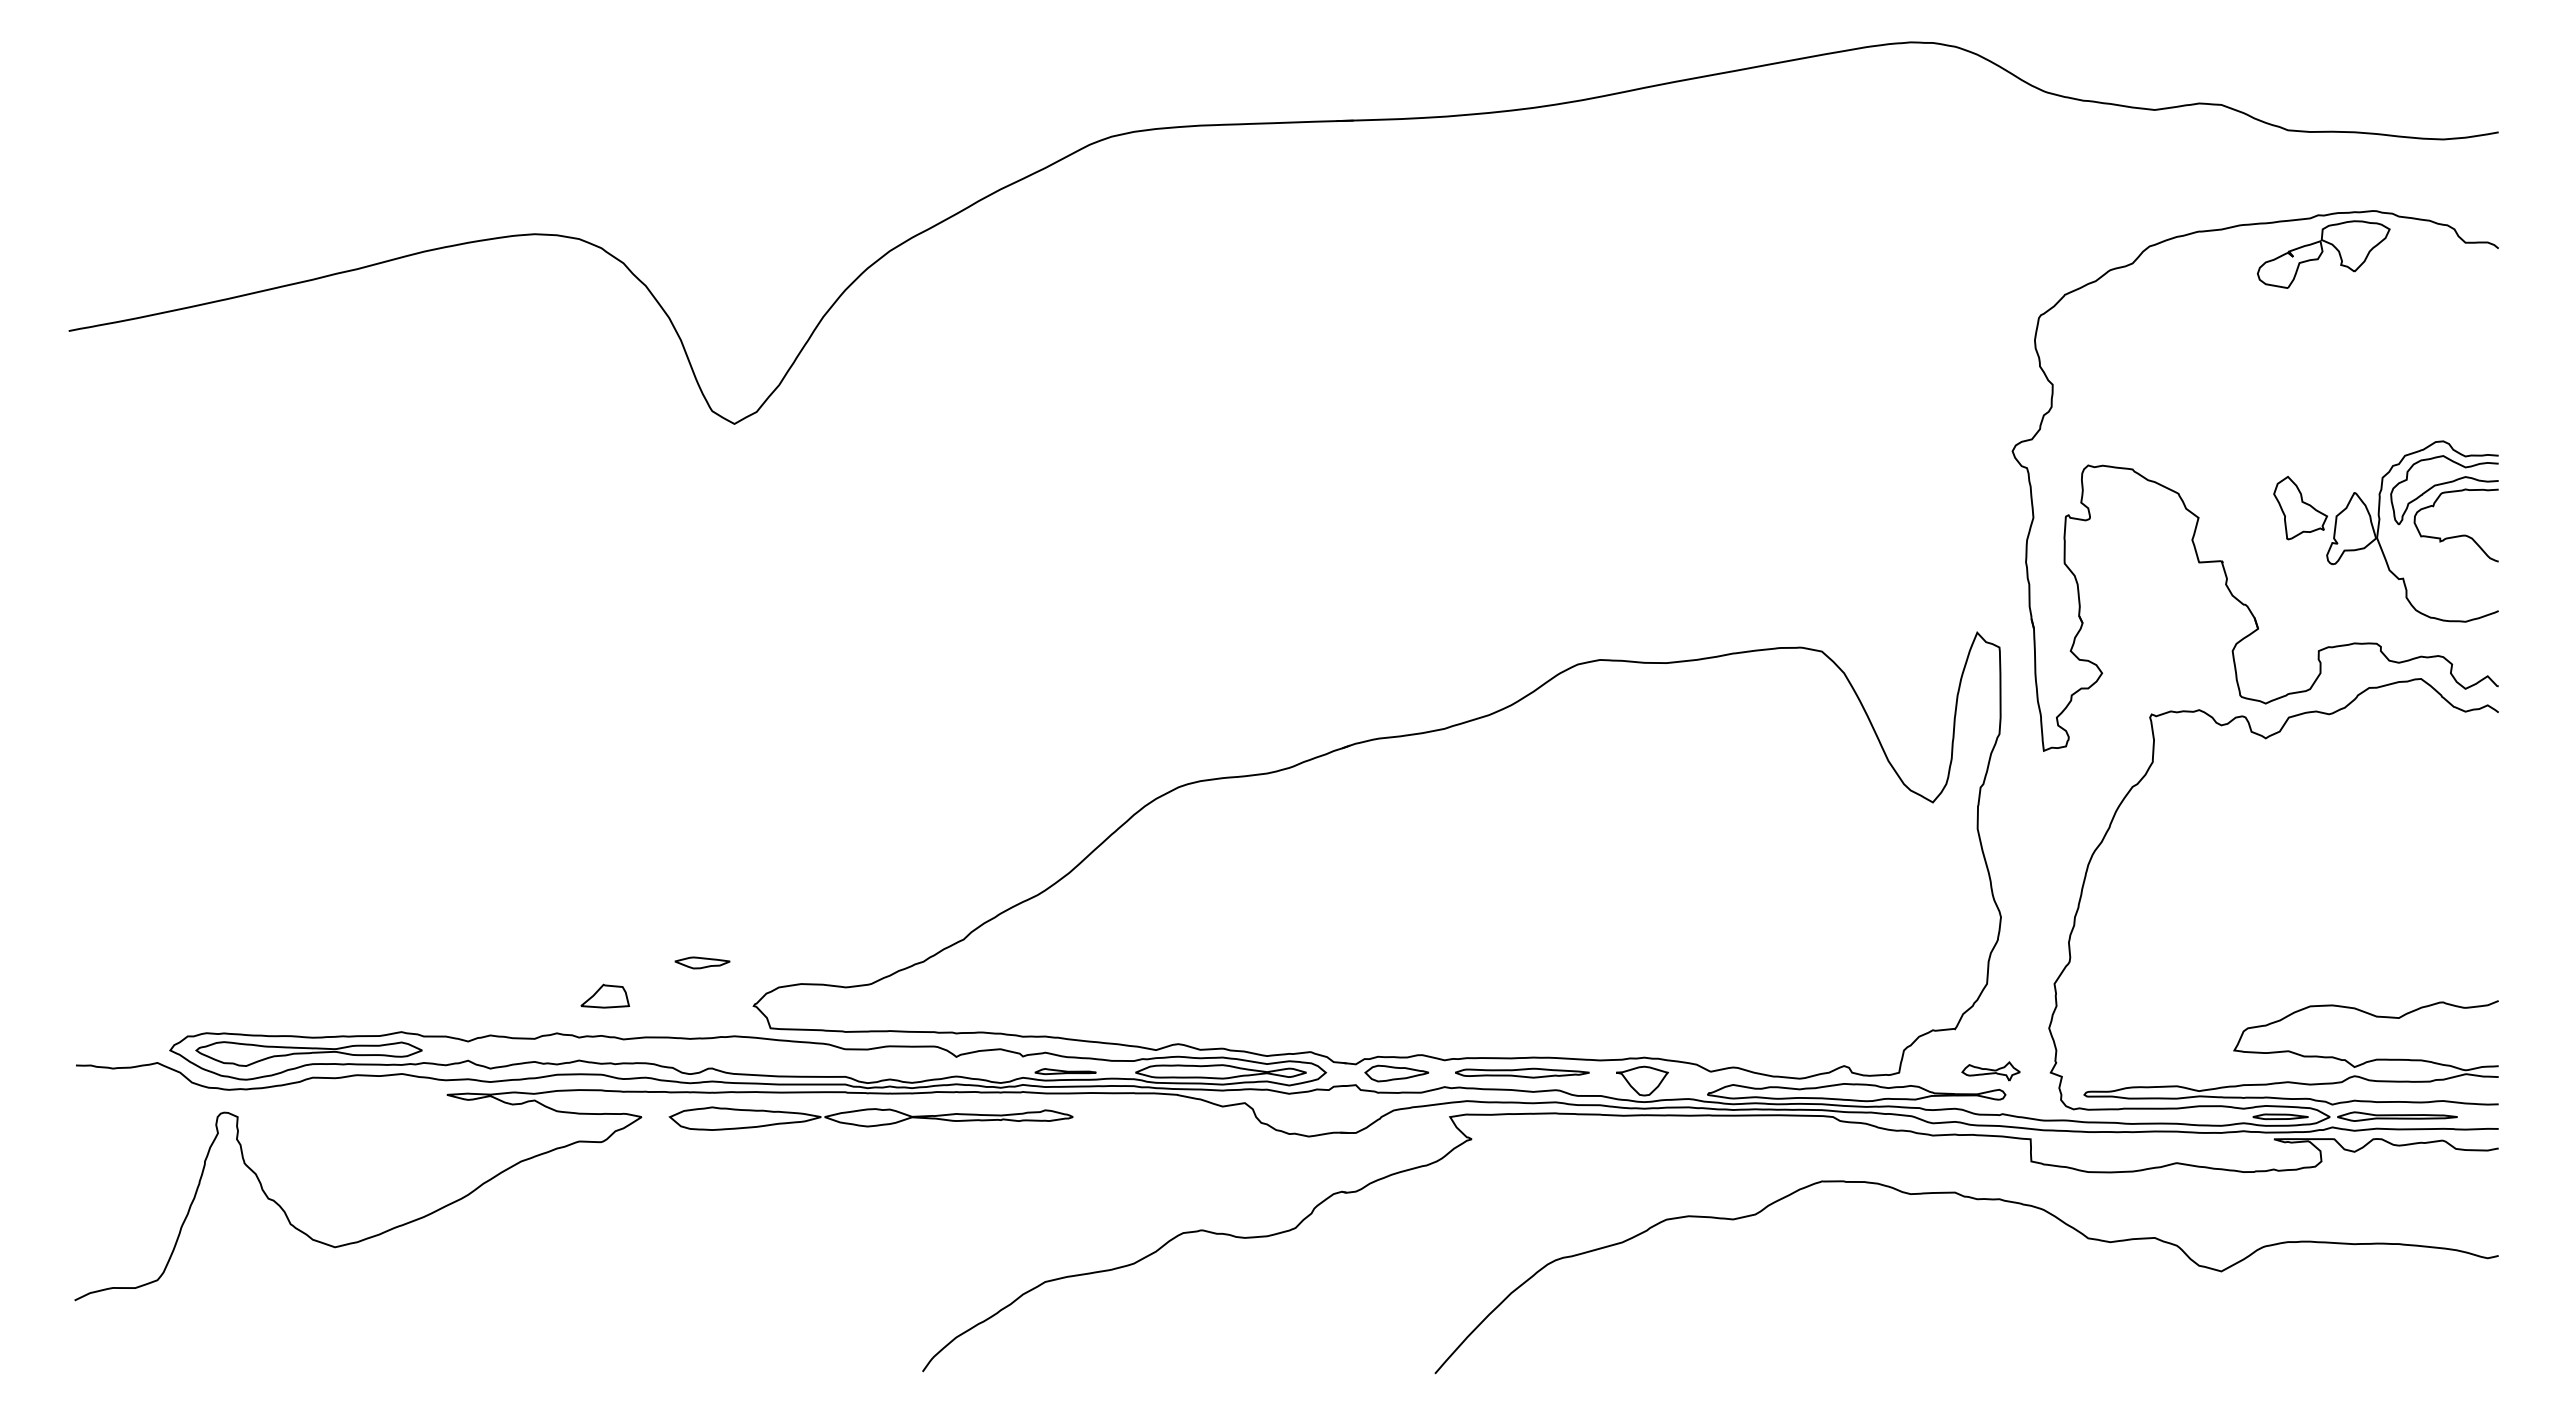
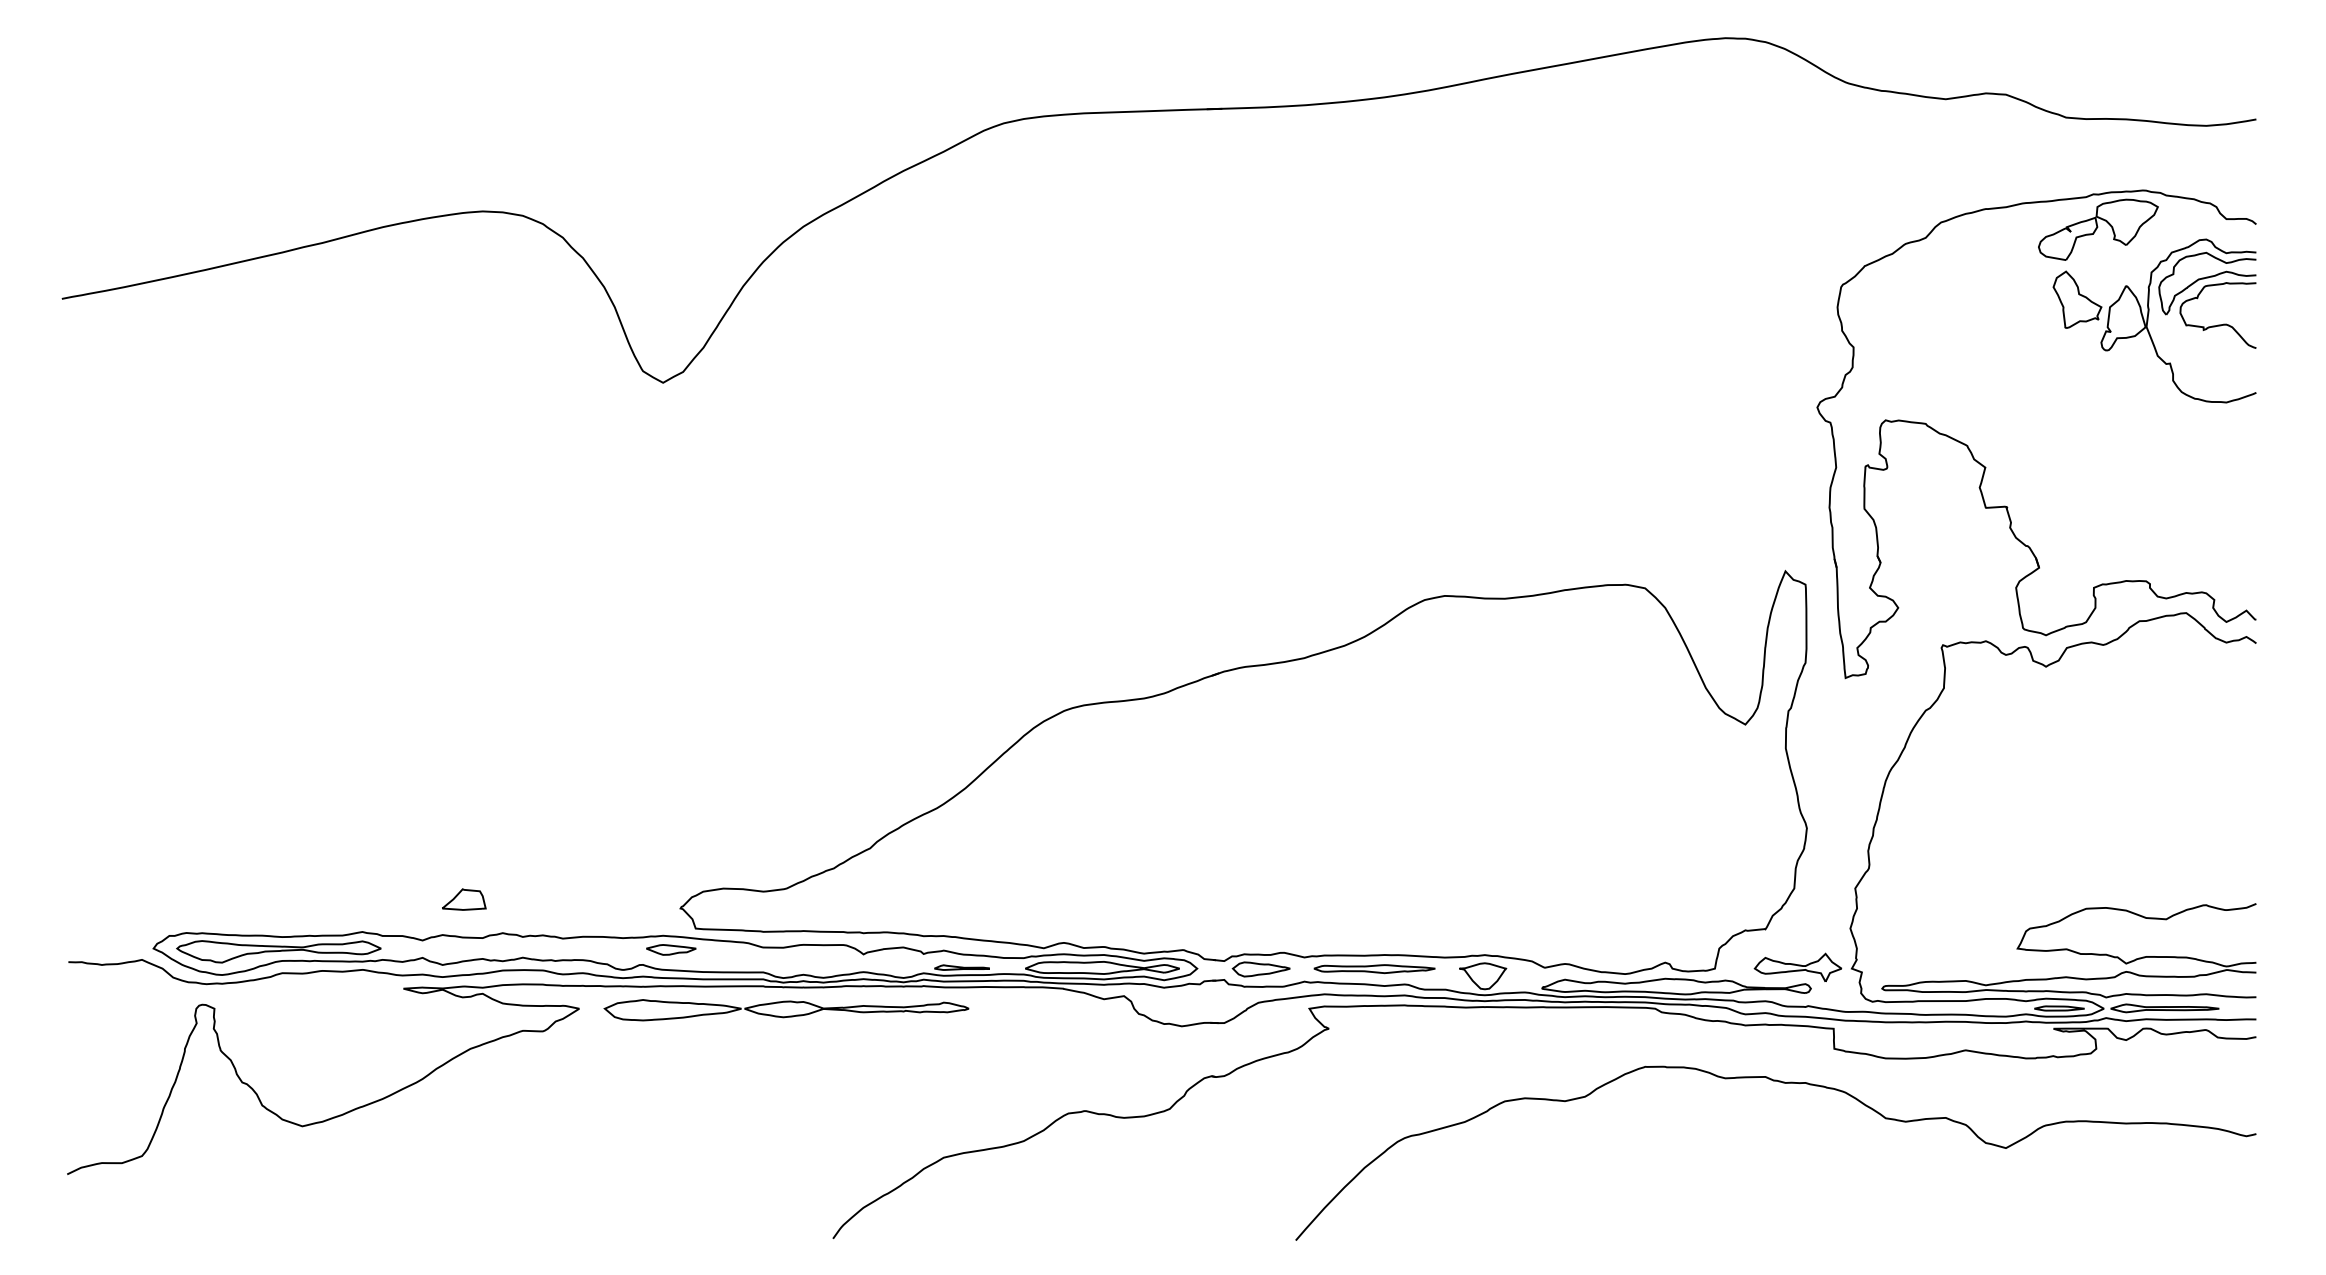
part: (2379, 529) -> (2148, 319), moved
part: (702, 962) -> (671, 949), moved
part: (605, 995) -> (464, 898), moved
part: (1990, 1071) -> (1797, 967), size x1.67

